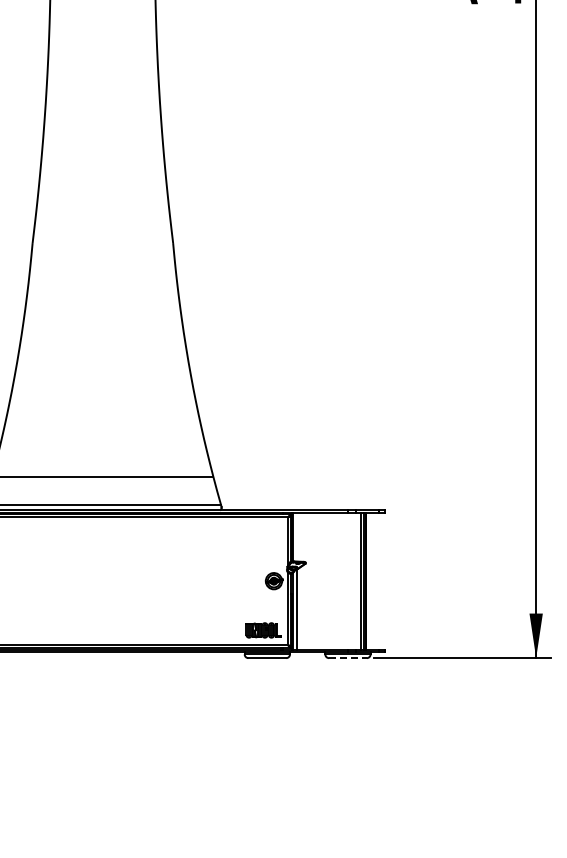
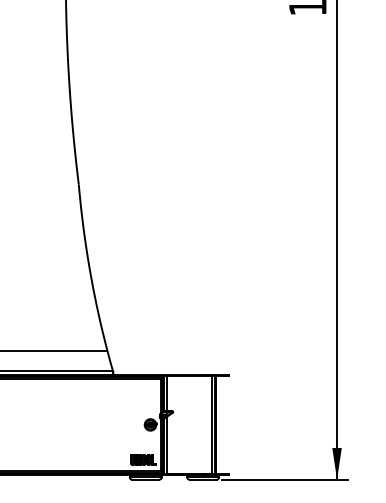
line: (296, 536) -> (166, 393), added
line: (347, 658) -> (202, 479), dashed -> solid

